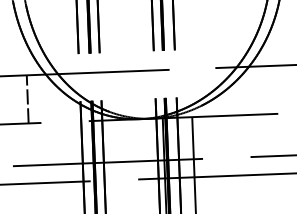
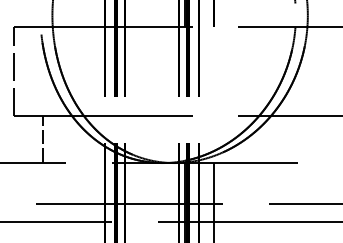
line: (28, 99) -> (43, 139), moved

